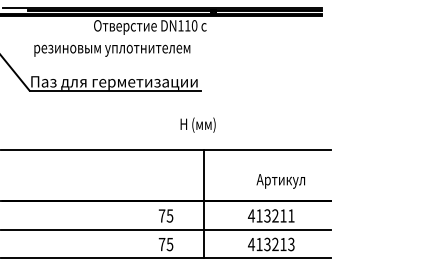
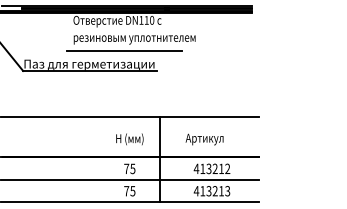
text: (112, 50) -> (134, 39), moved
line: (159, 65) -> (124, 51), added
text: (197, 124) -> (129, 138), moved
text: (280, 181) -> (204, 139), moved
text: (291, 215) -> (227, 168), 413211 -> 413212

